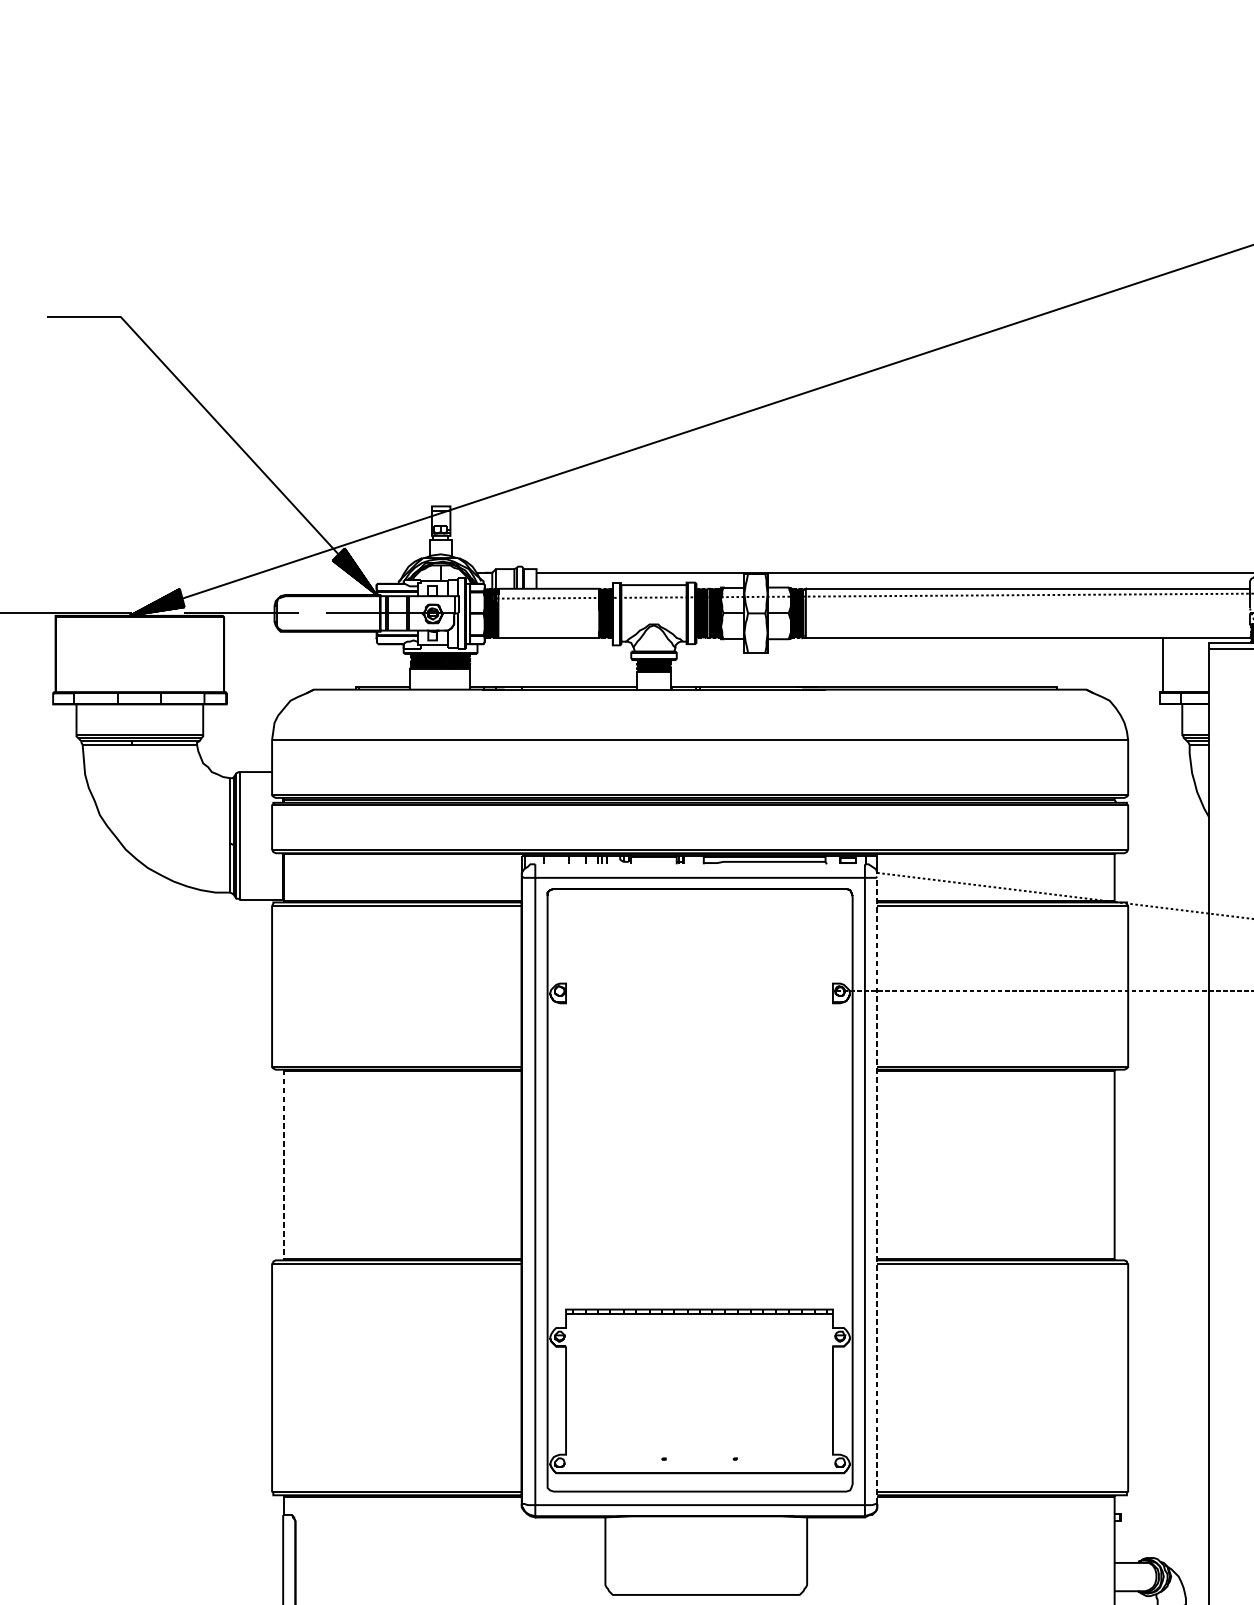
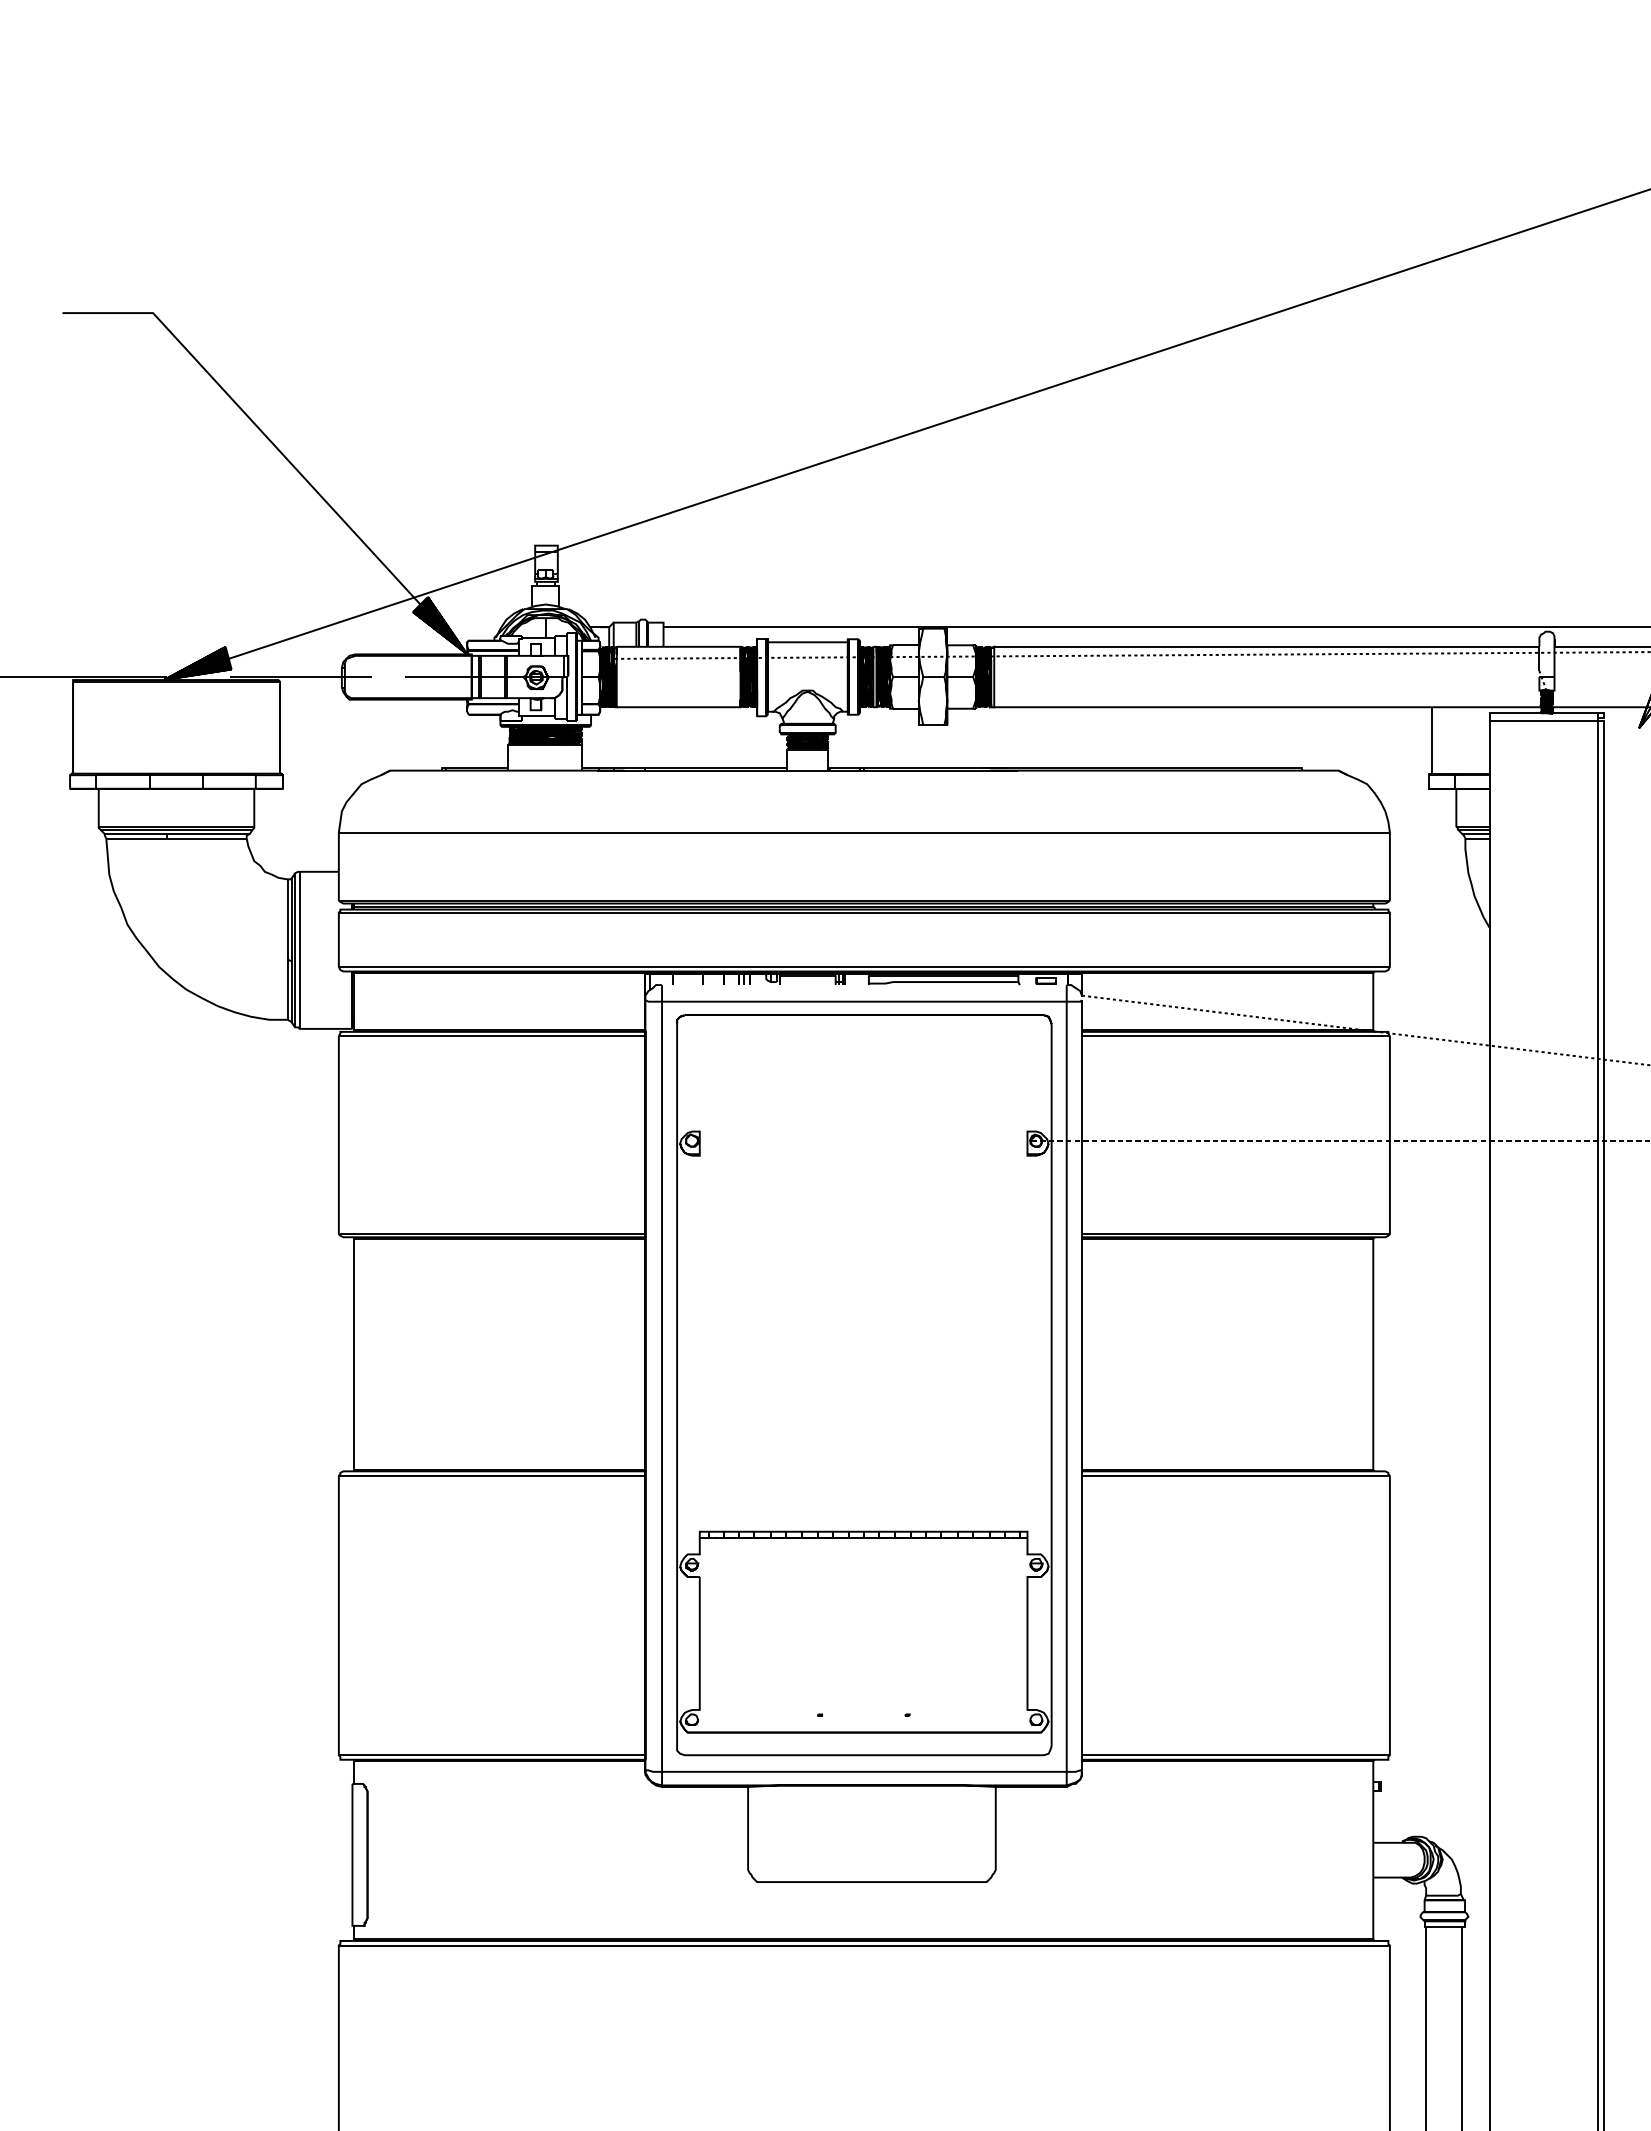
line: (284, 1165) -> (353, 1354), dashed -> solid
line: (876, 1189) -> (1081, 1384), dashed -> solid

